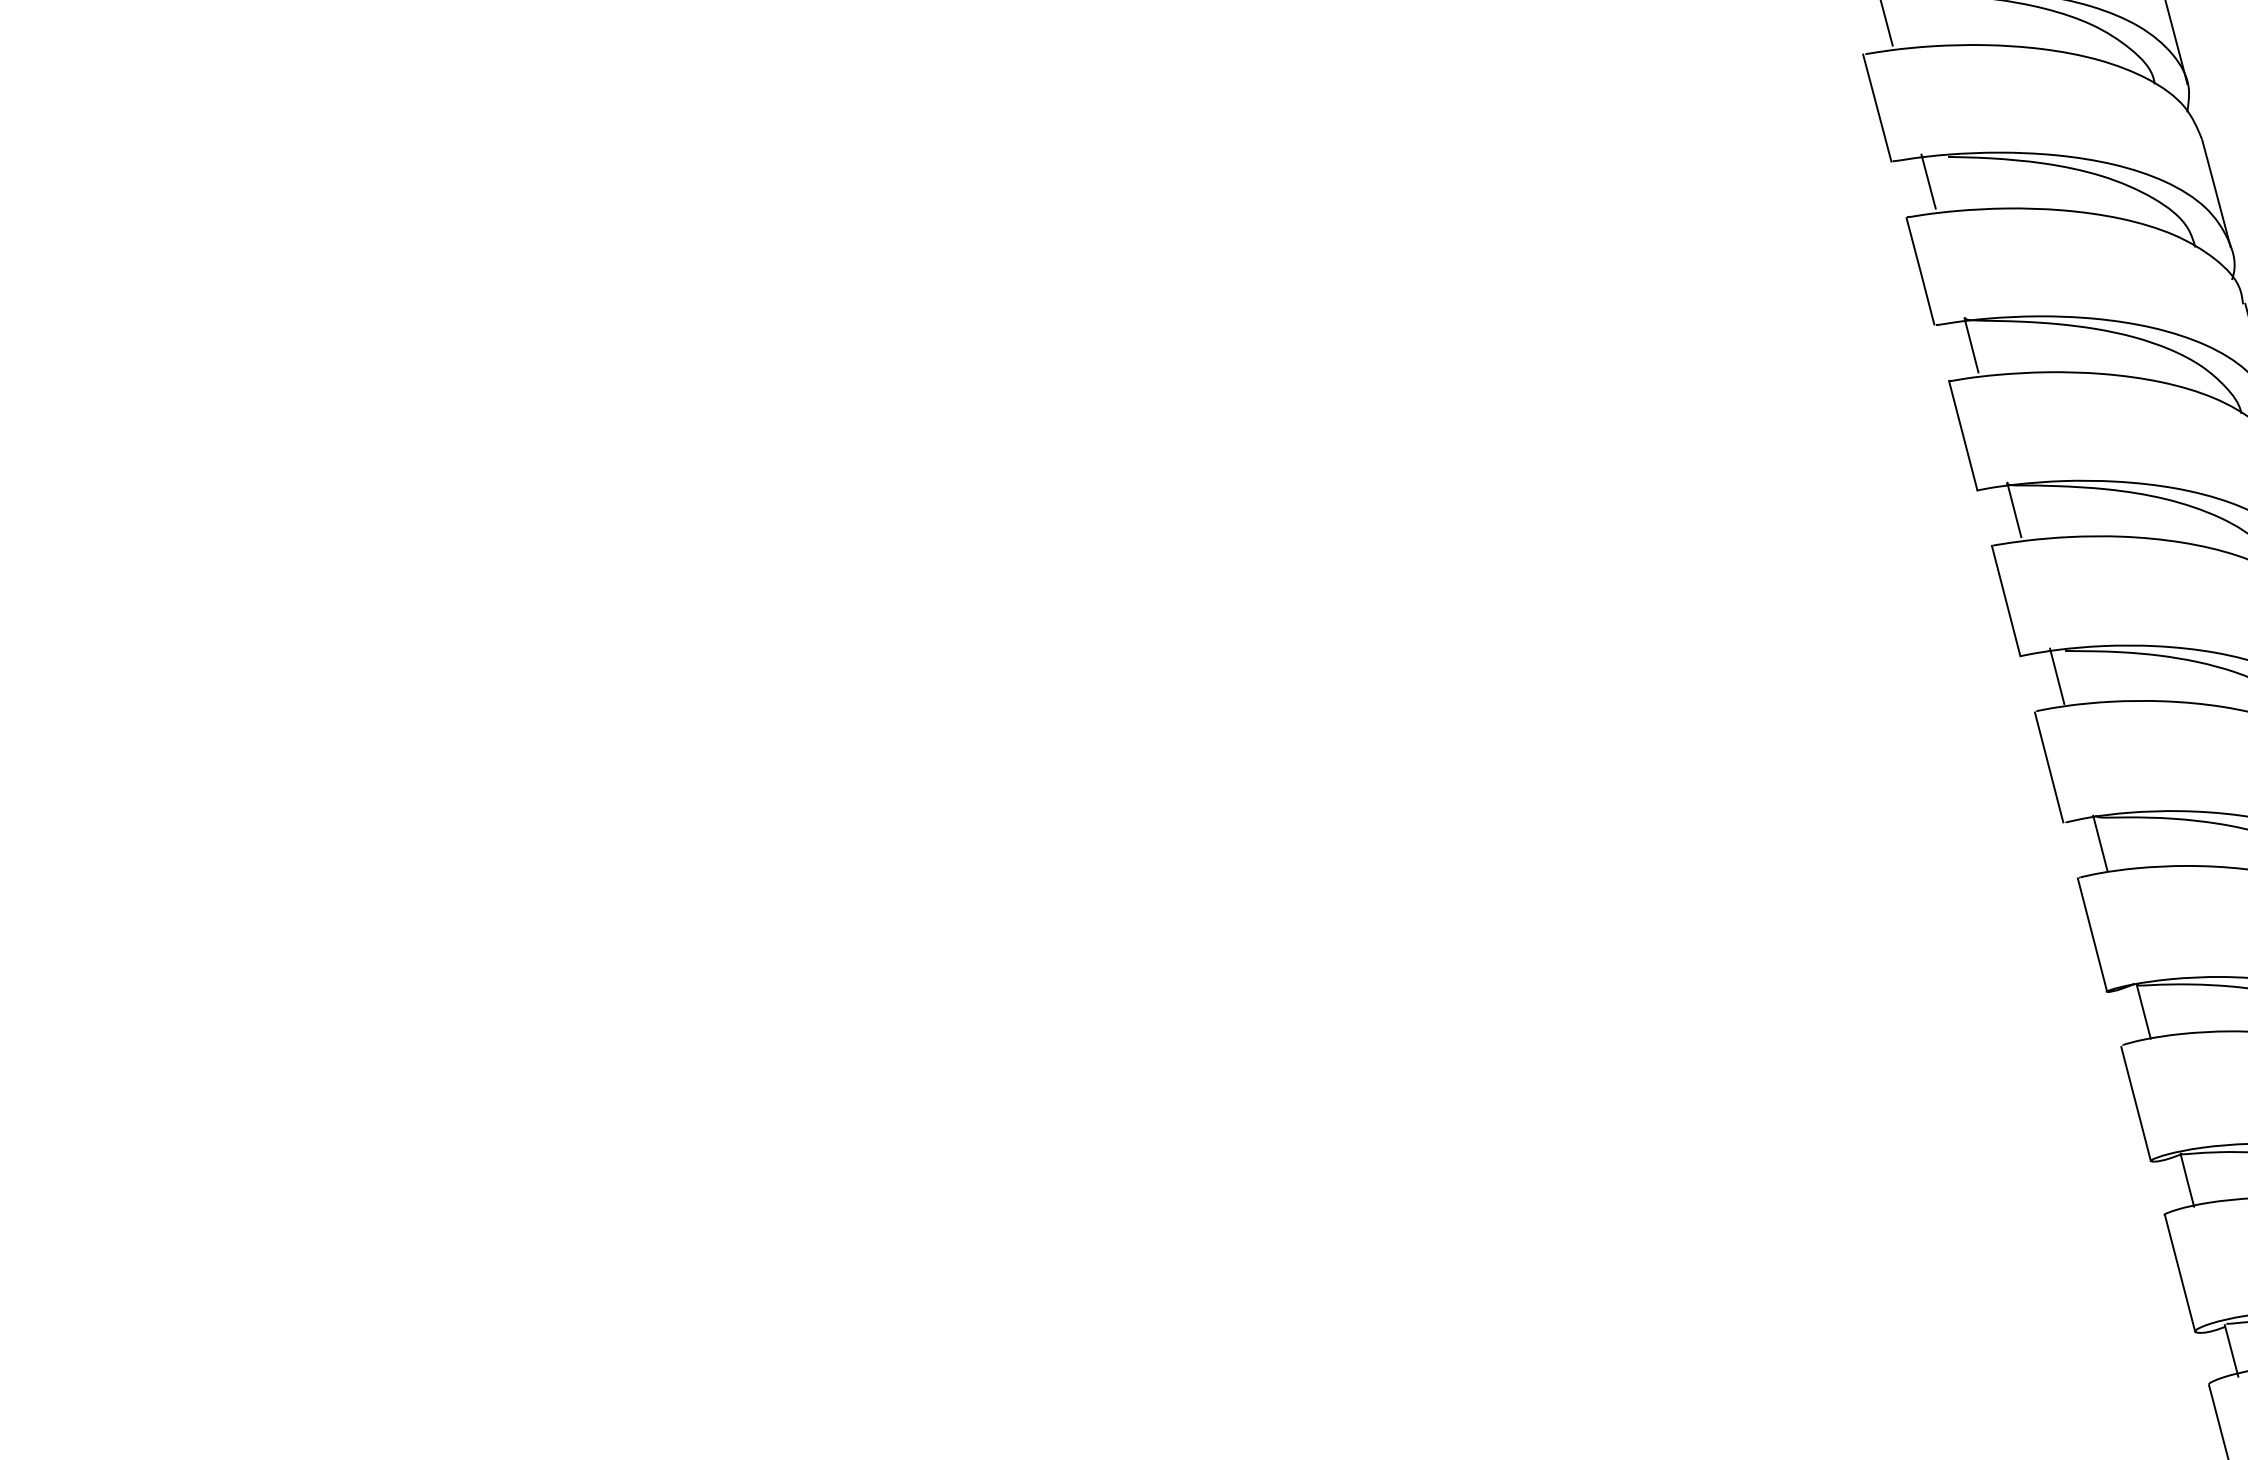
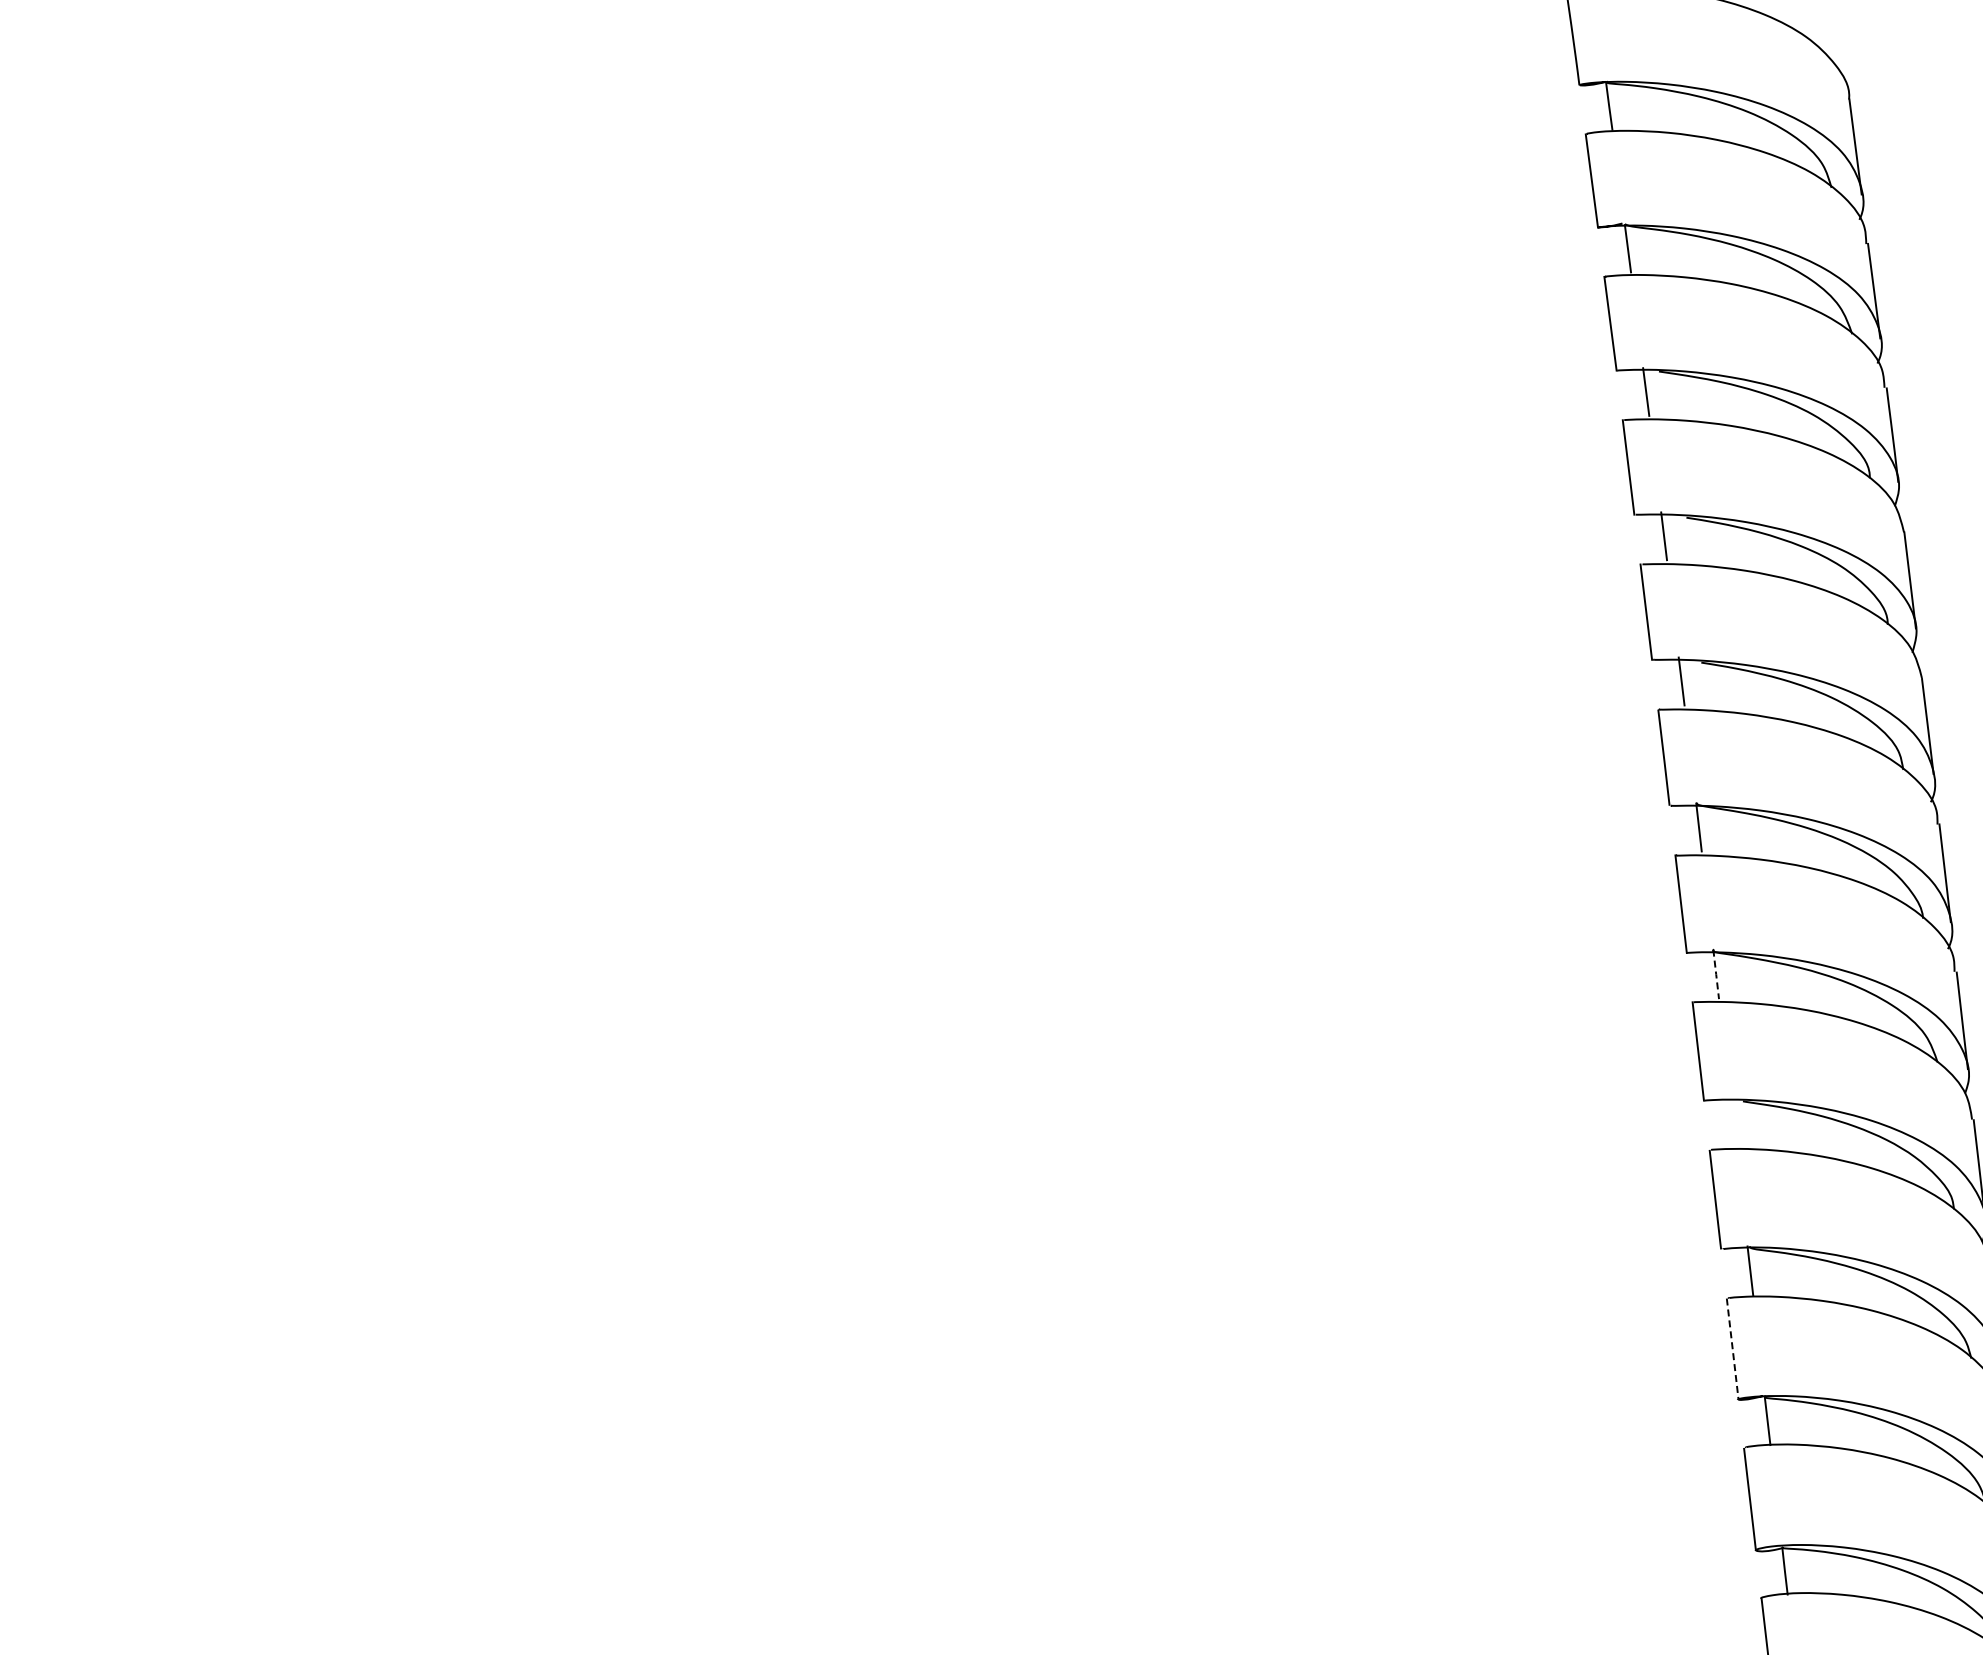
line: (2014, 510) -> (1716, 974), solid -> dashed
line: (2057, 675) -> (1733, 1121), removed
line: (2092, 934) -> (1732, 1348), solid -> dashed

